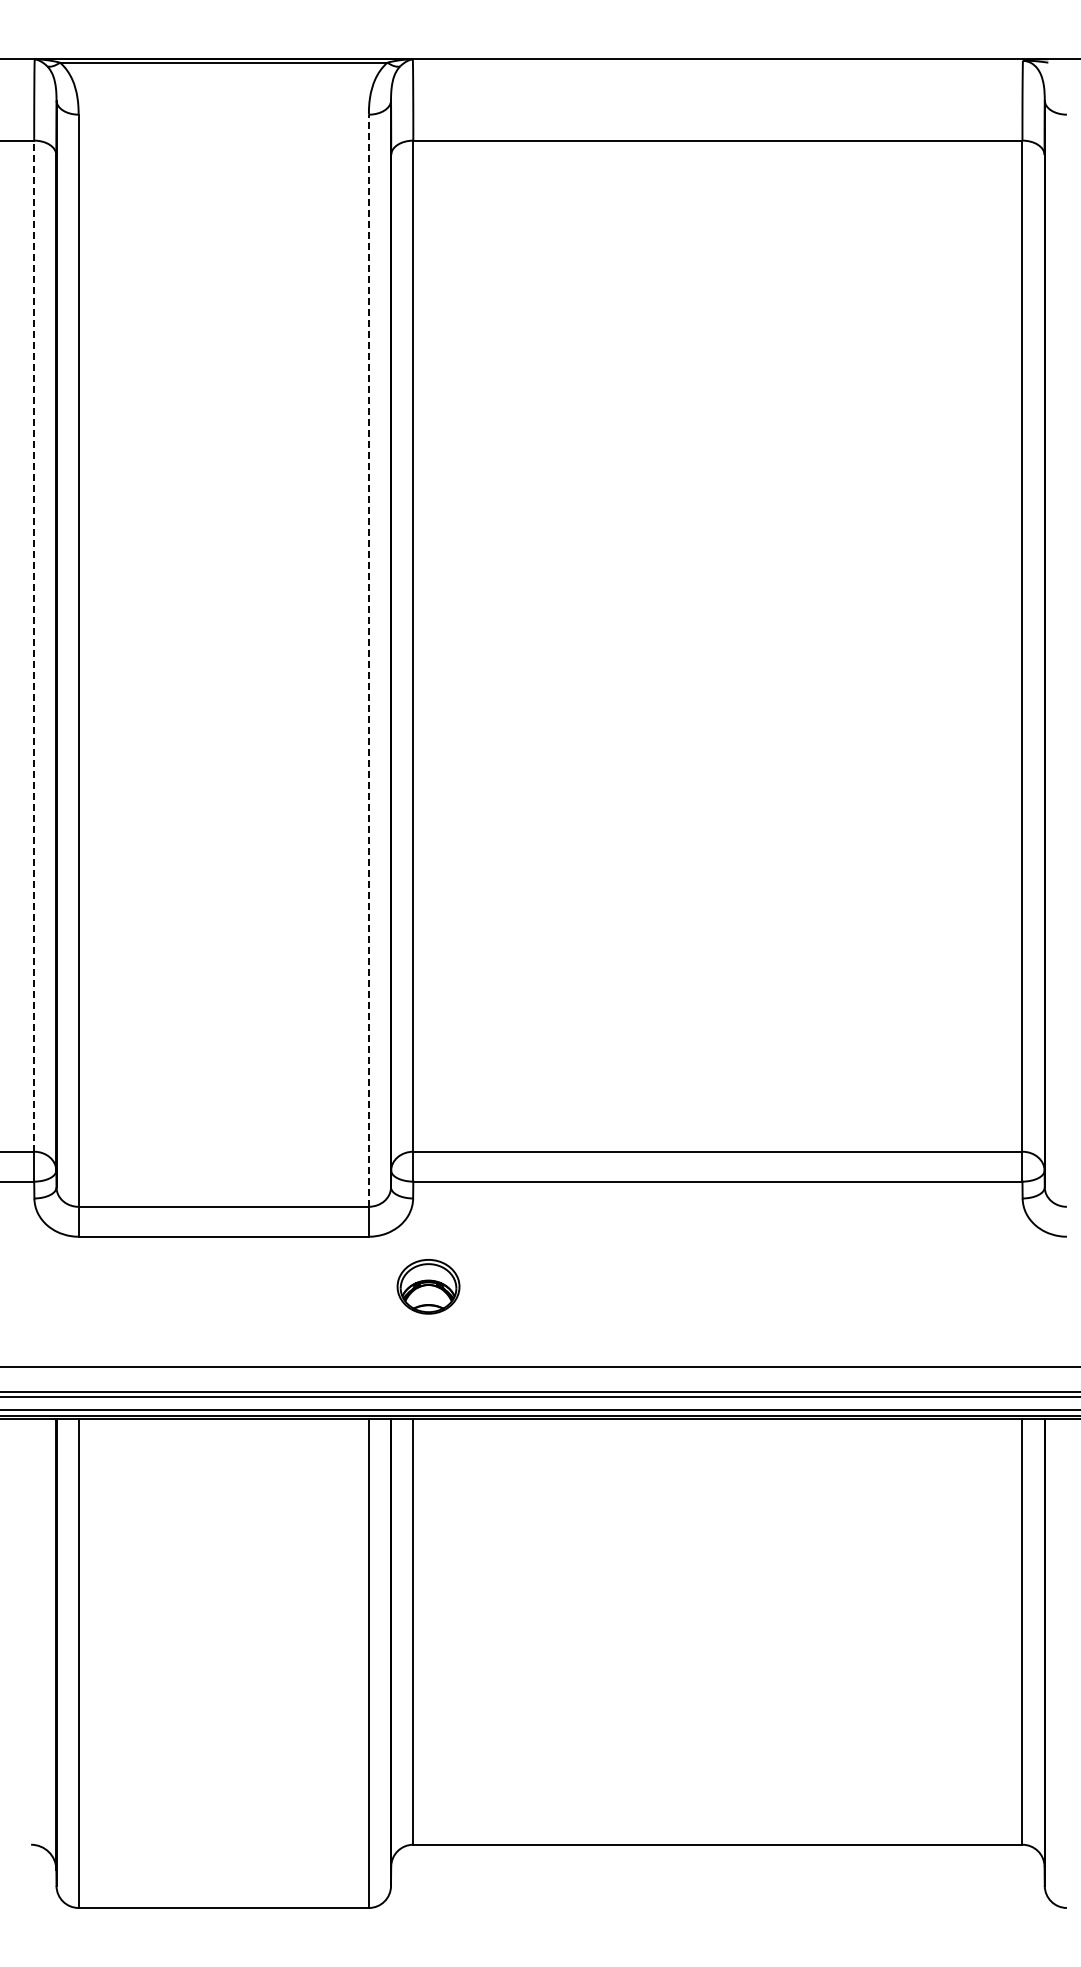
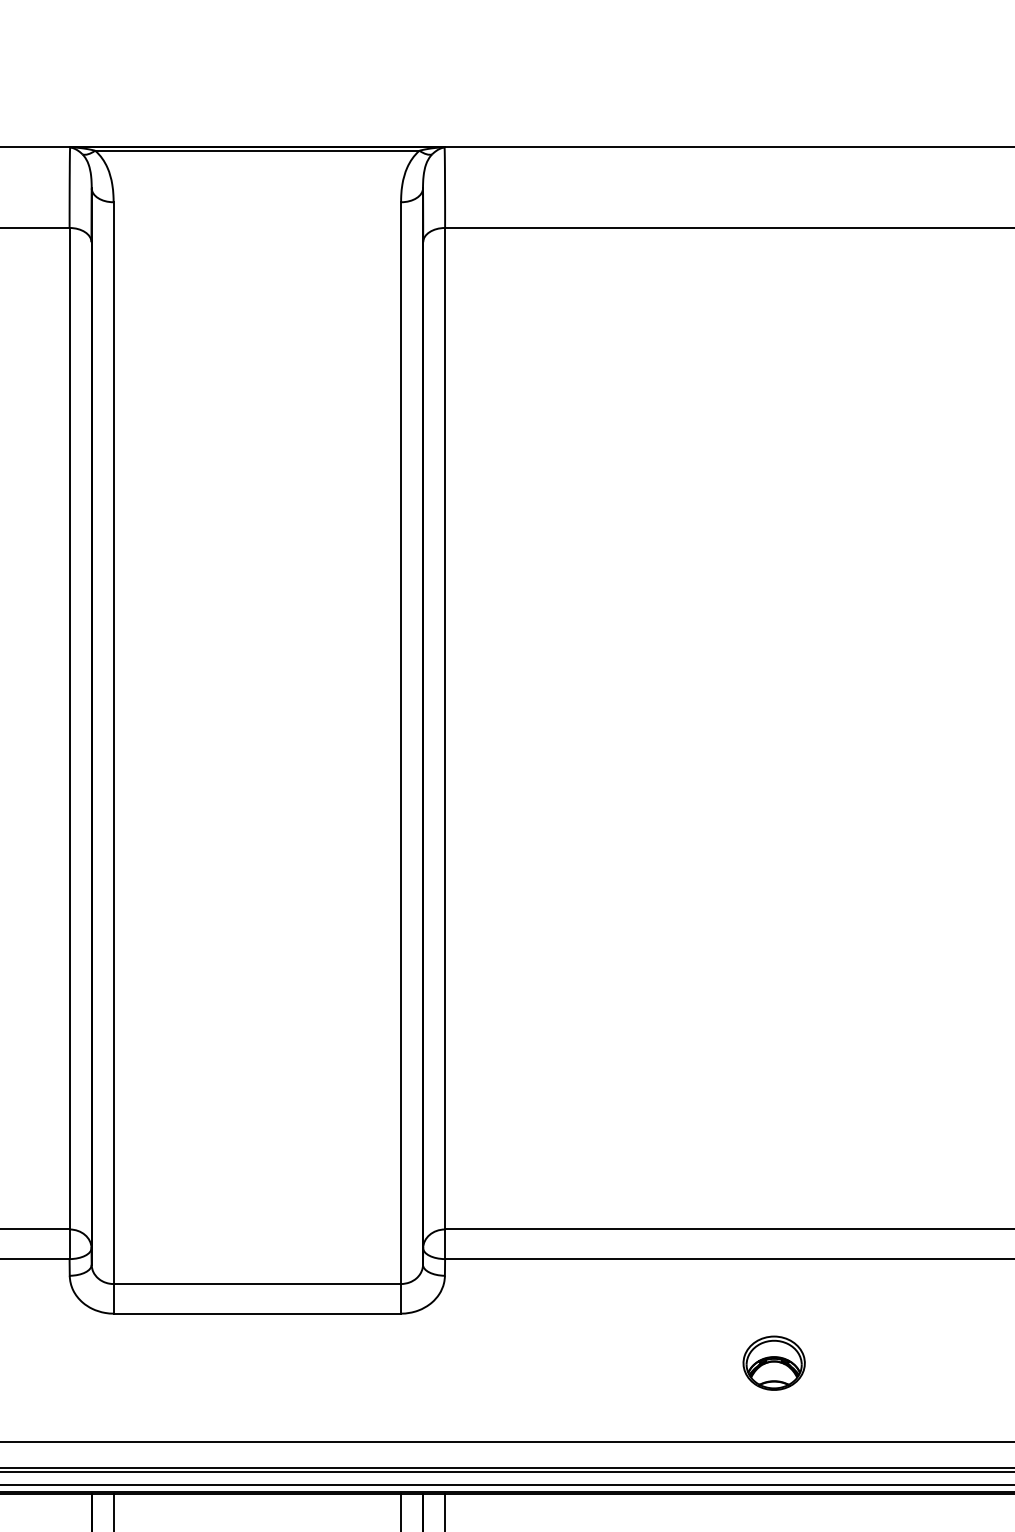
line: (34, 646) -> (69, 729), dashed -> solid
line: (368, 660) -> (400, 742), dashed -> solid
part: (428, 1286) -> (774, 1362), moved

